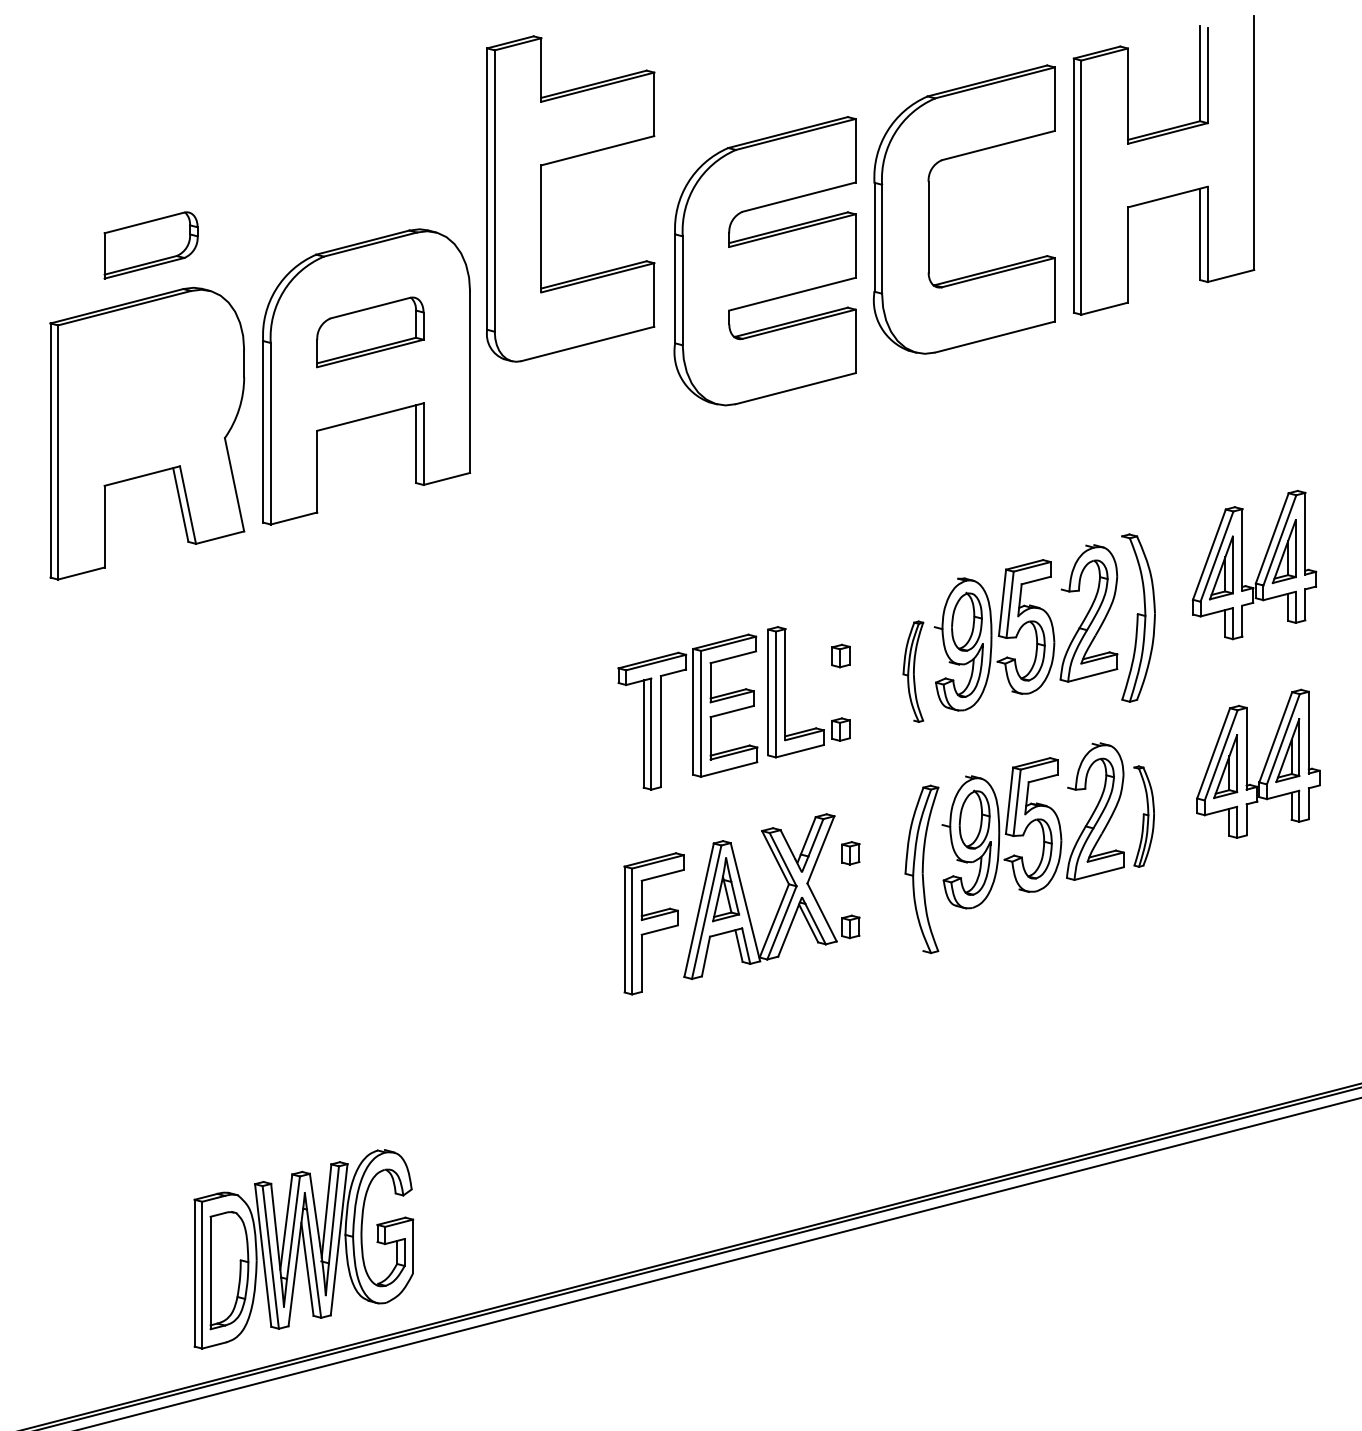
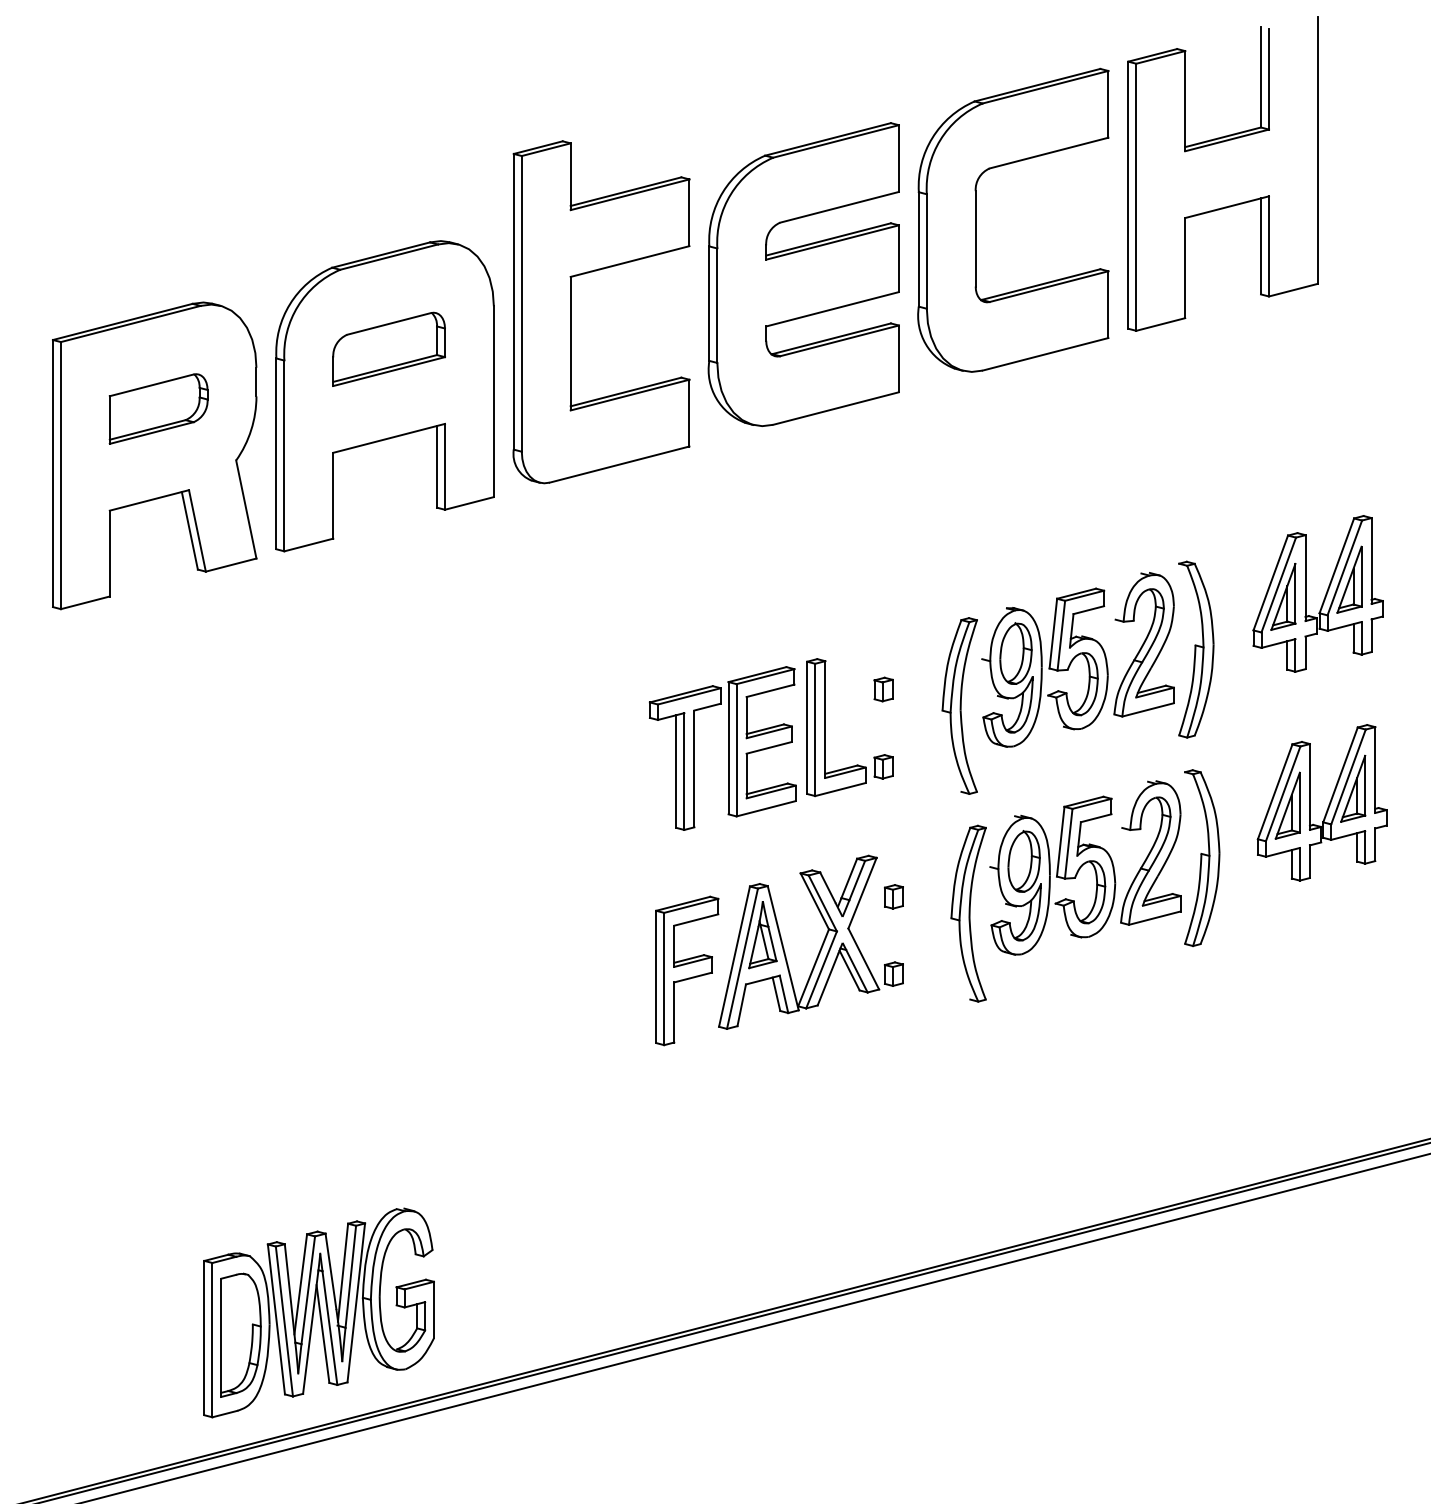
part: (542, 199) -> (571, 312), moved
part: (150, 244) -> (158, 408), moved
part: (913, 671) -> (959, 705), size x1.67
part: (1144, 816) -> (1202, 858), size x1.67

